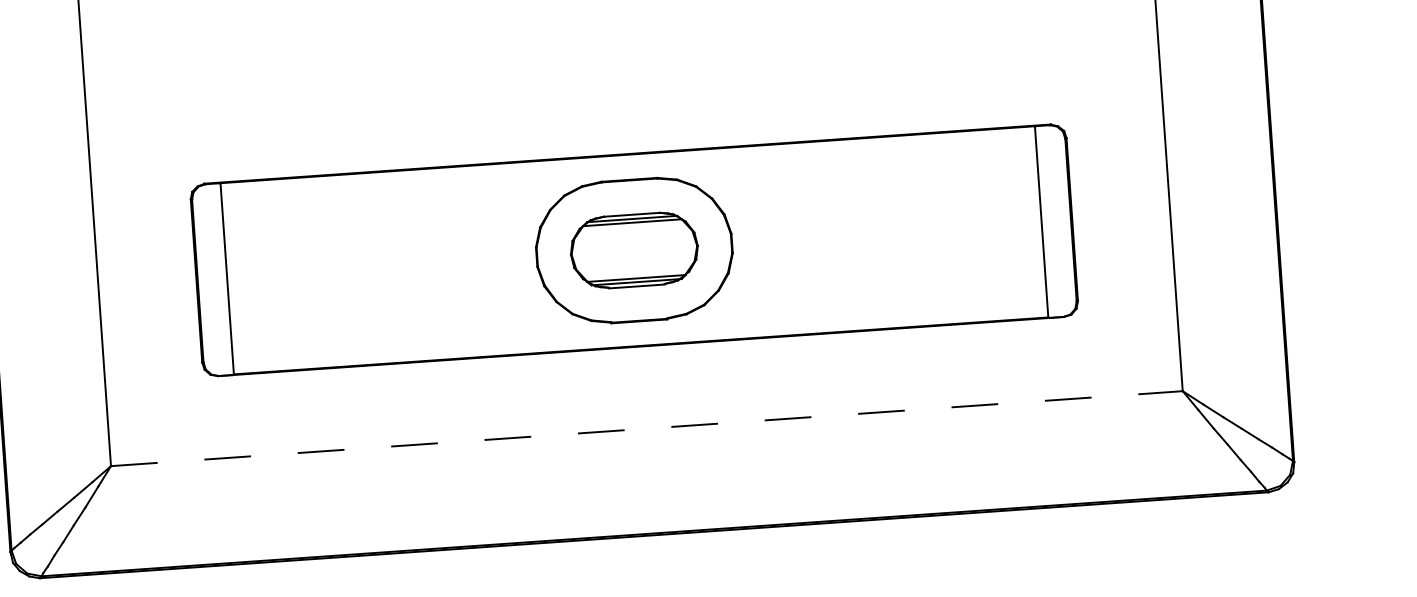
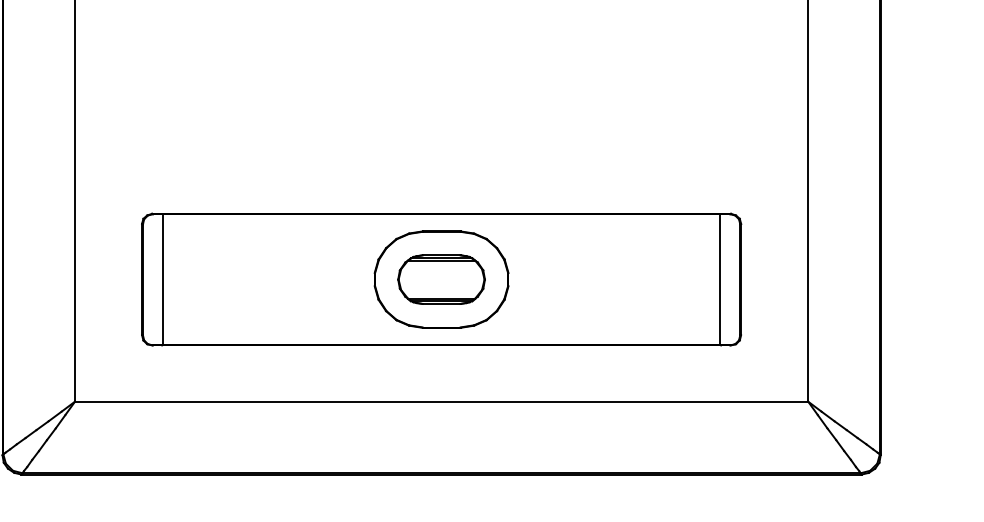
line: (646, 428) -> (441, 401), dashed -> solid

